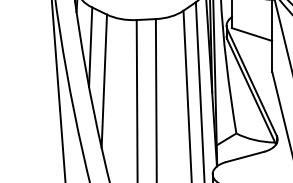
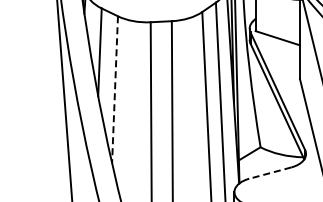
line: (104, 81) -> (115, 89), solid -> dashed
line: (245, 157) -> (270, 173), solid -> dashed

